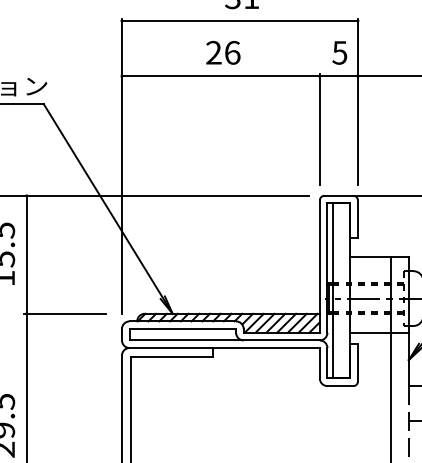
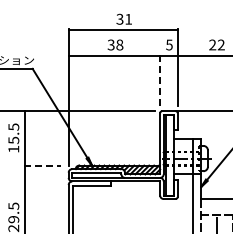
text: (223, 51) -> (115, 44), 26 -> 38
line: (320, 129) -> (160, 80), solid -> dashed
line: (65, 313) -> (42, 165), solid -> dashed

